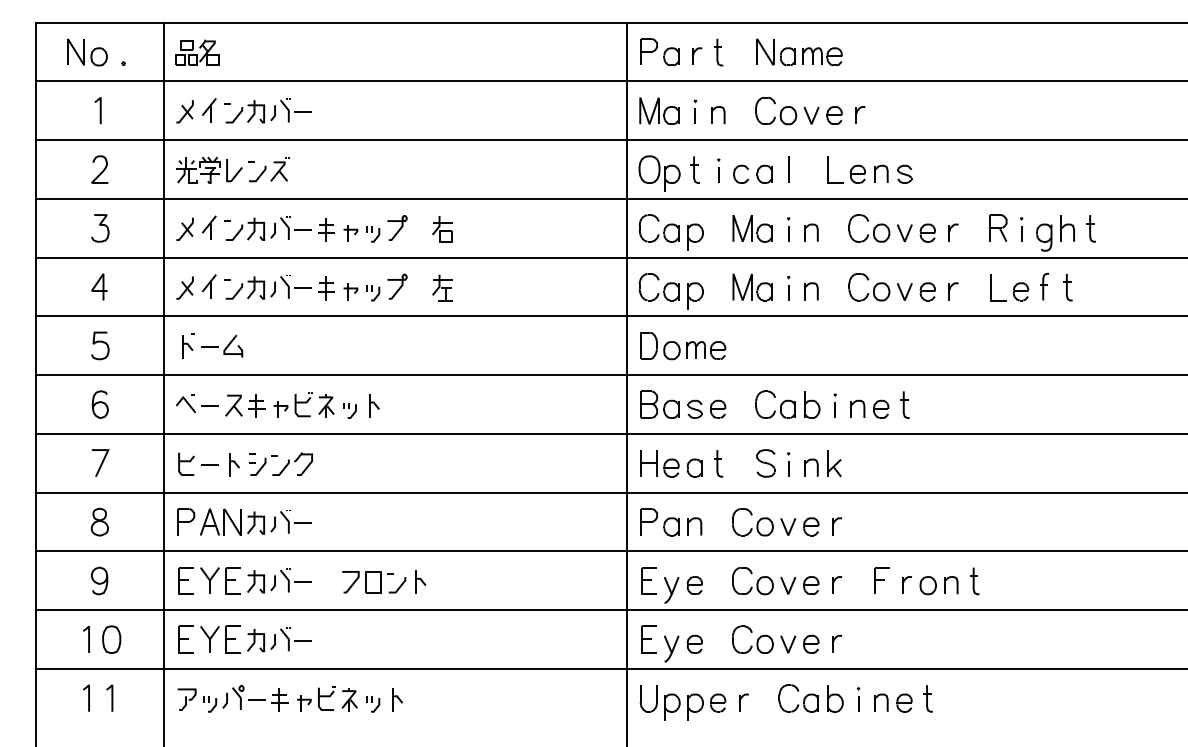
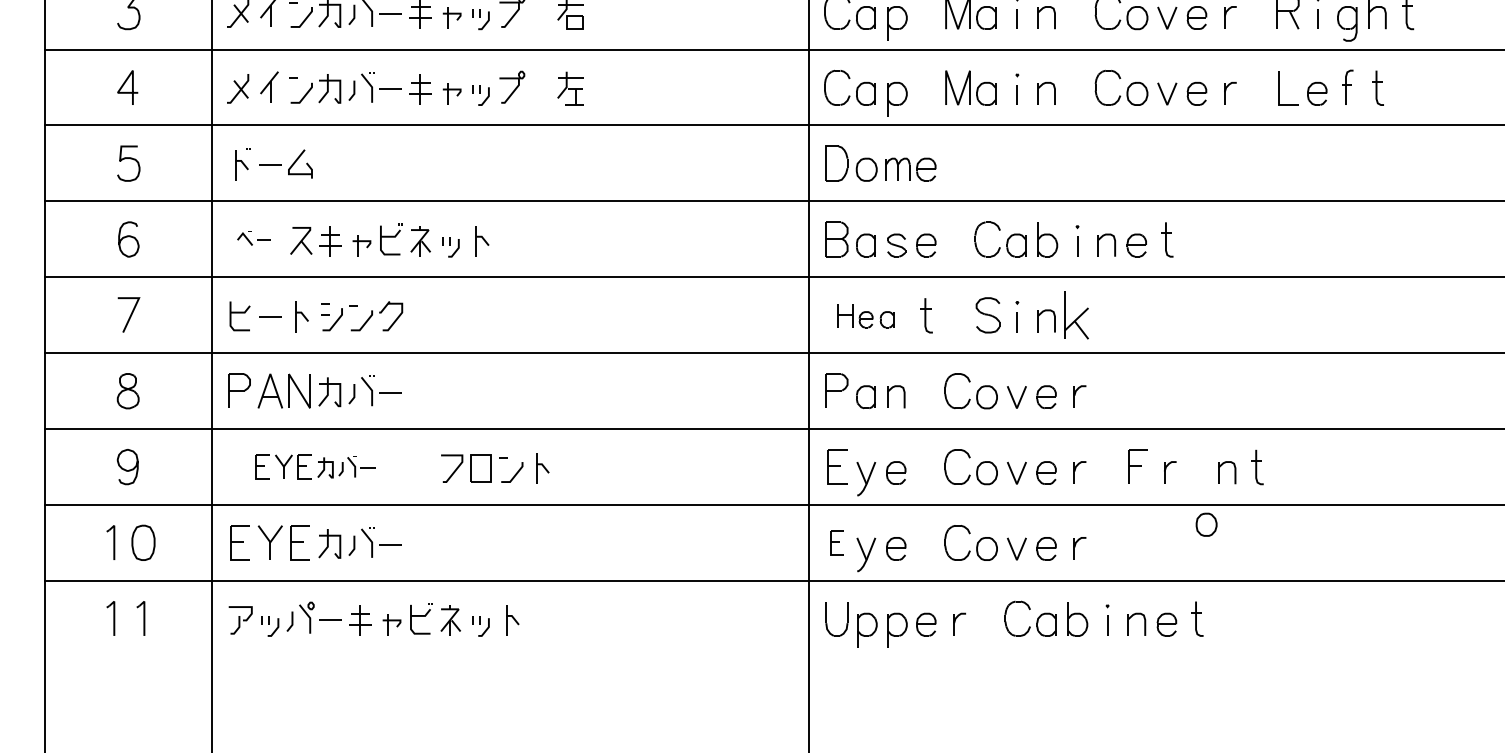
part: (196, 403) -> (252, 237), size x0.6
part: (671, 463) -> (866, 315), size x0.7
part: (834, 463) -> (1076, 315), size x1.4
part: (244, 580) -> (314, 466), size x0.7
part: (927, 585) -> (1205, 524), moved
part: (648, 639) -> (836, 542), size x0.7

